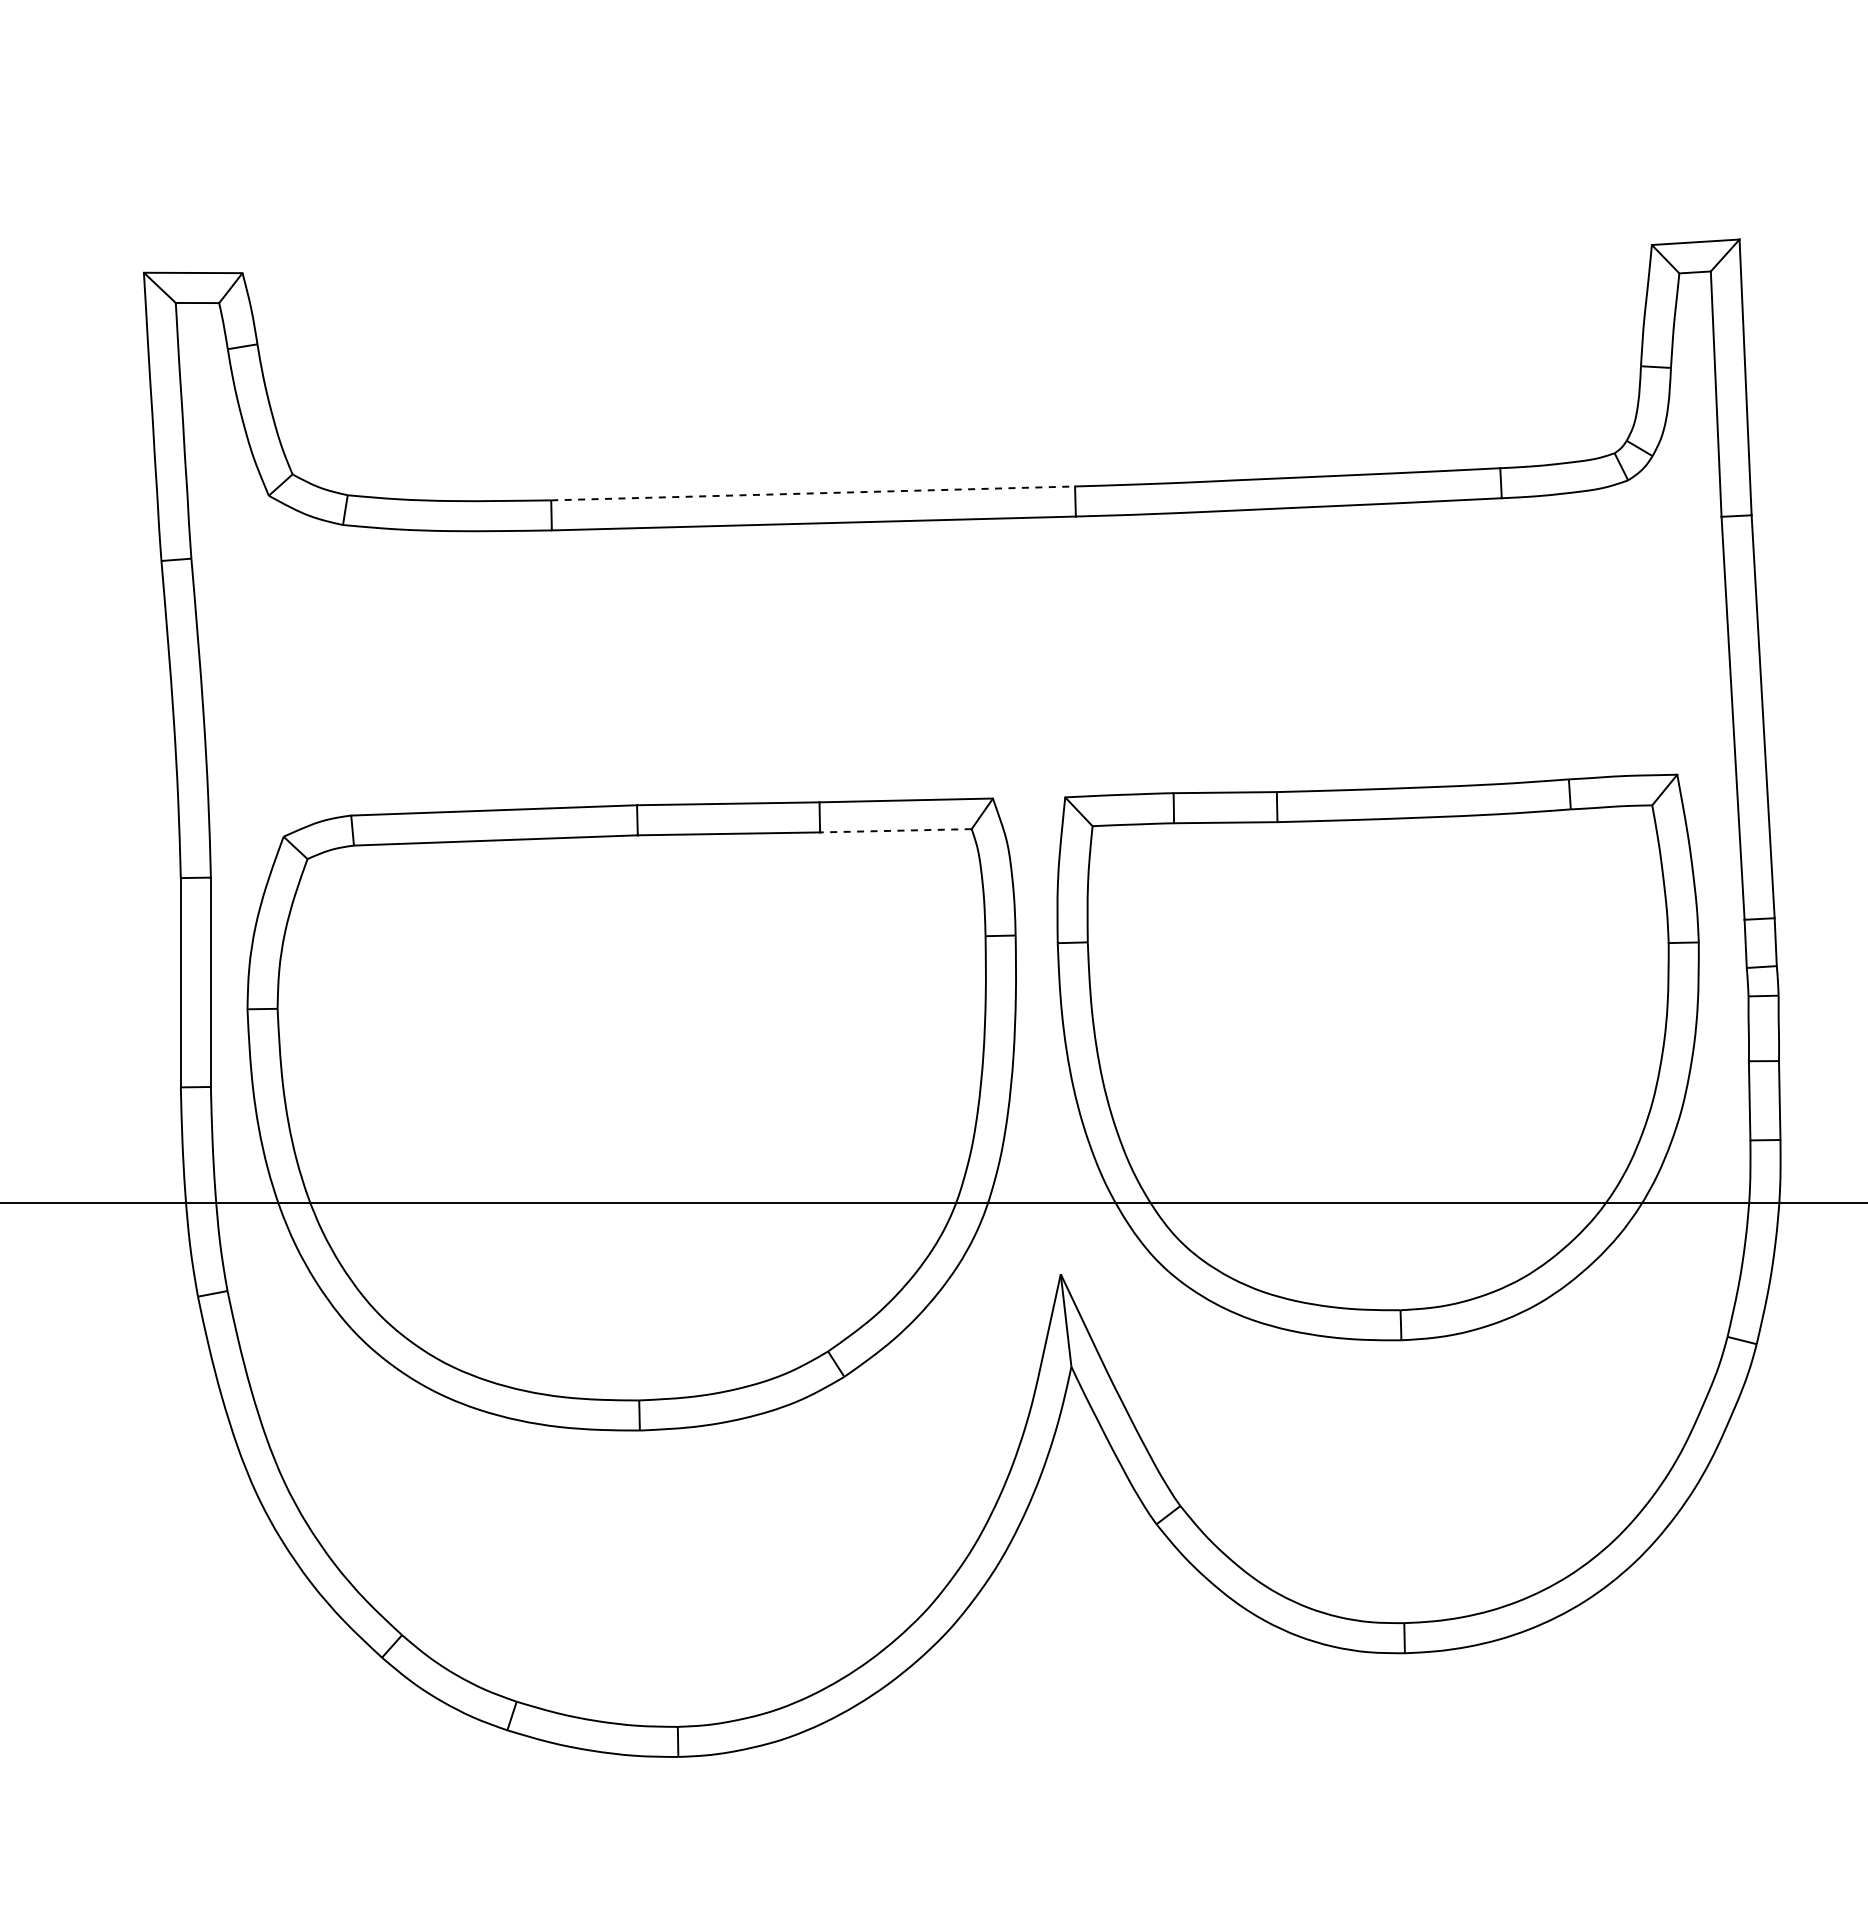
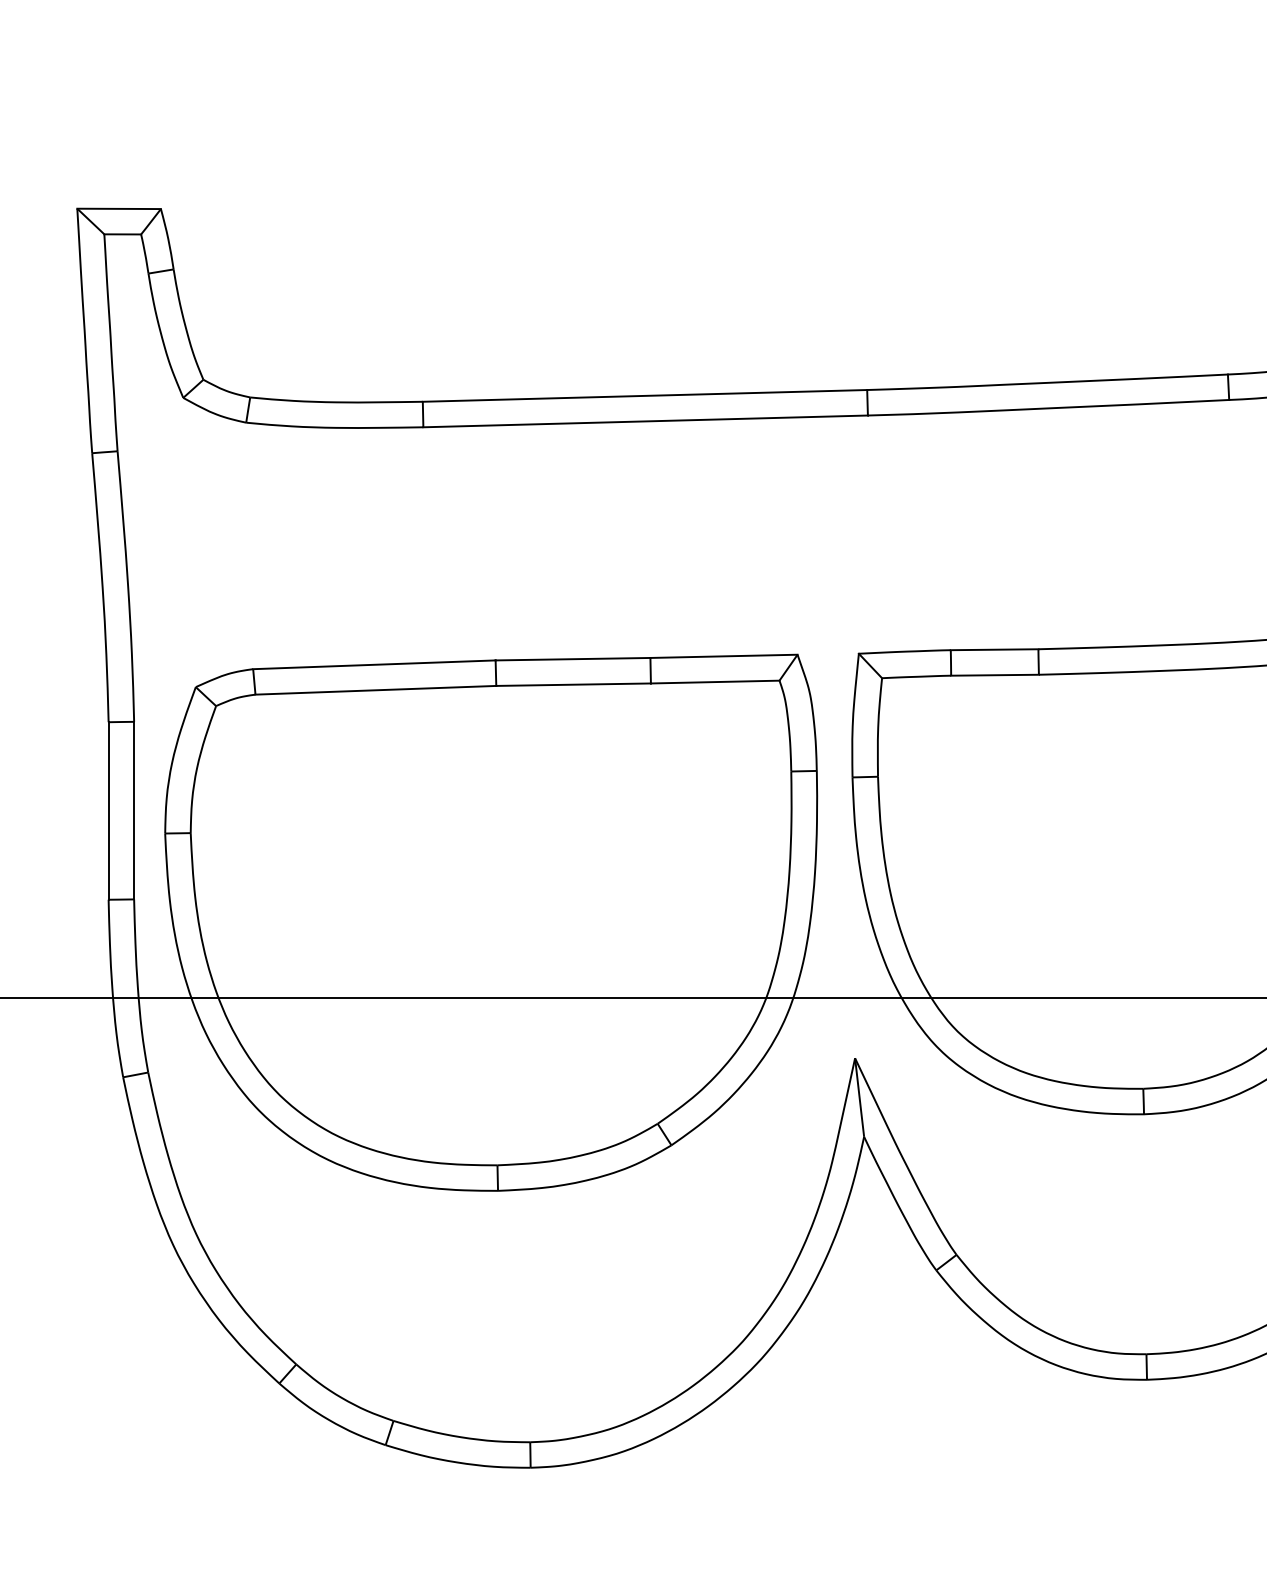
line: (813, 493) -> (645, 395), dashed -> solid
line: (895, 830) -> (714, 681), dashed -> solid

